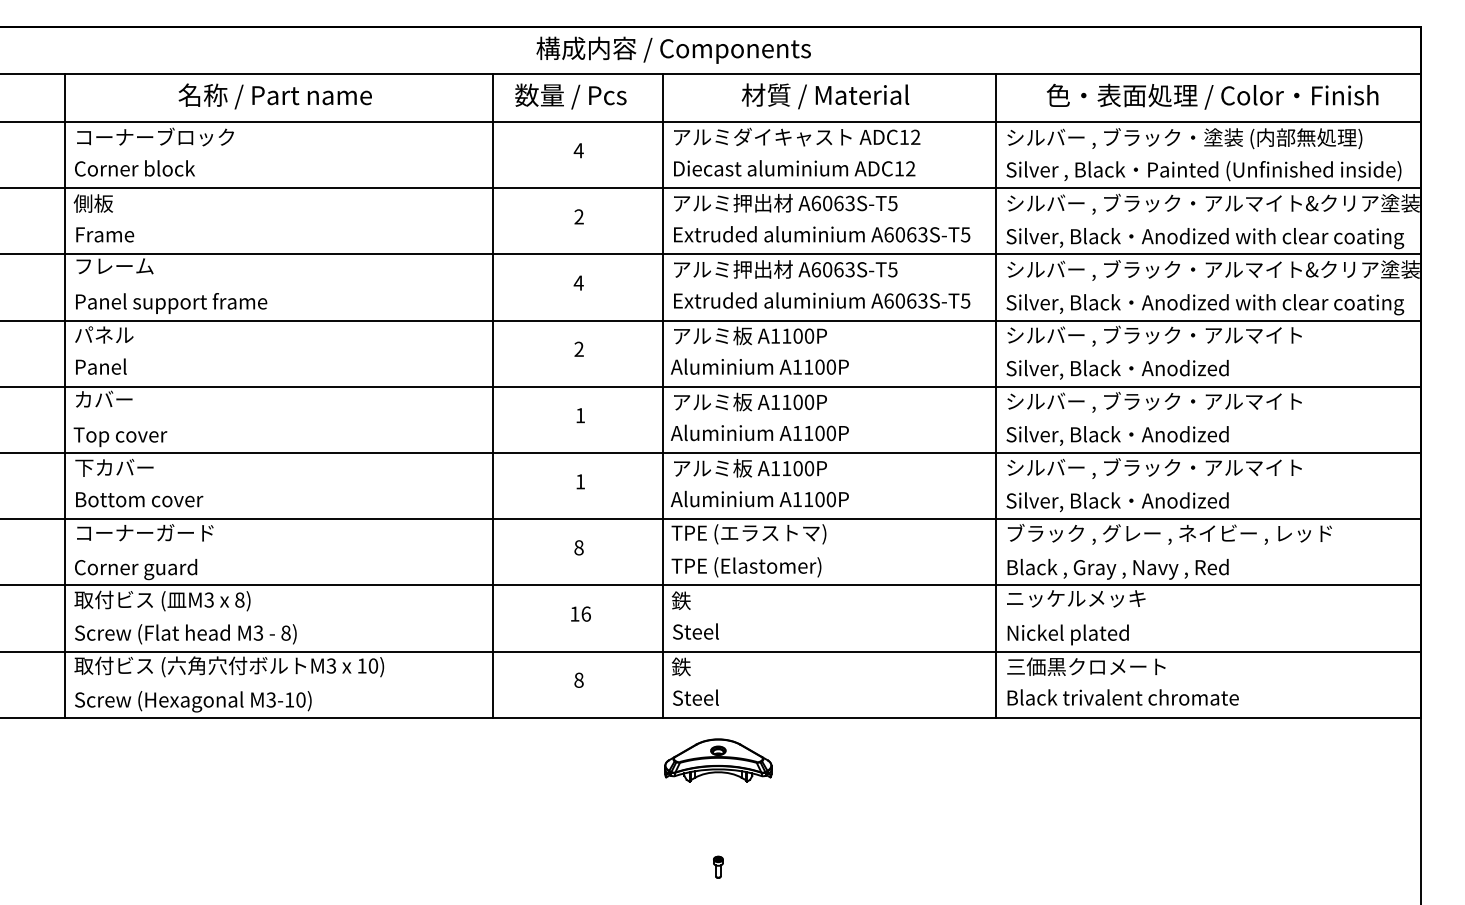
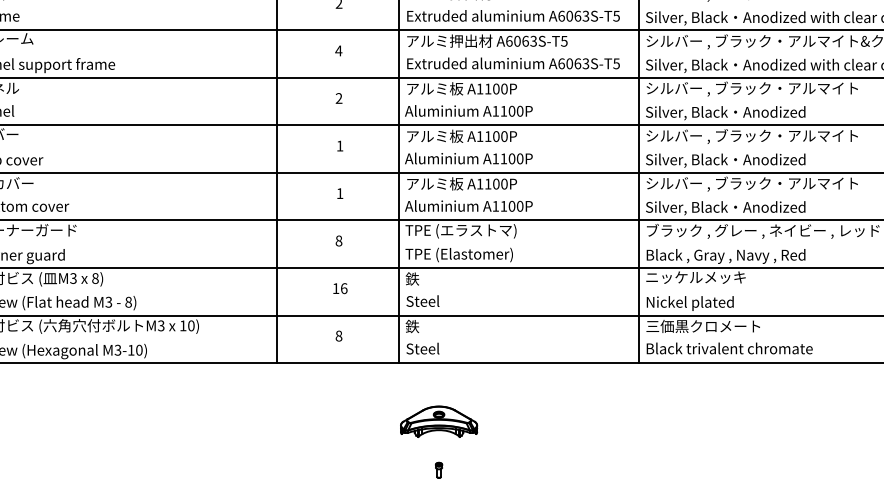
part: (718, 760) -> (439, 421), moved

